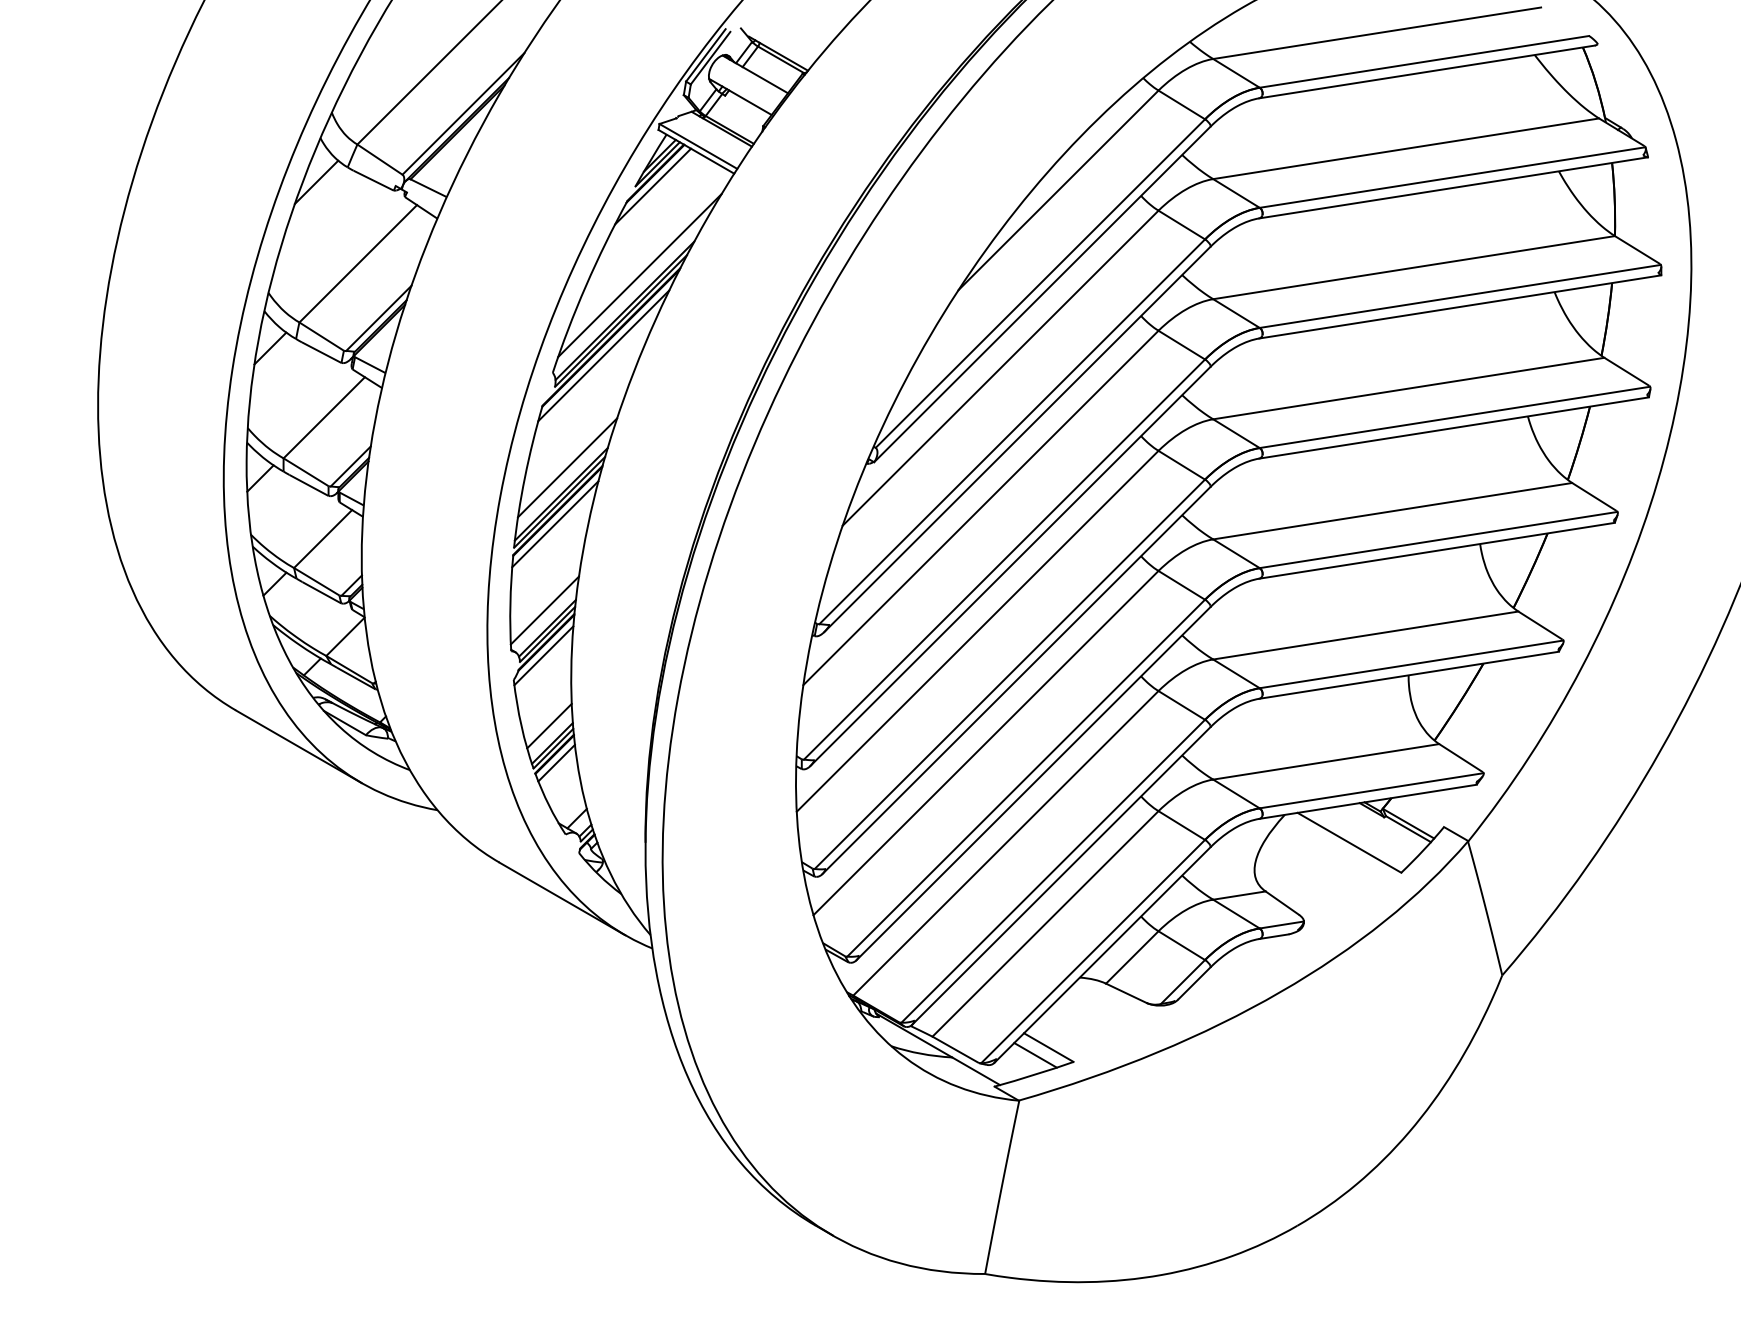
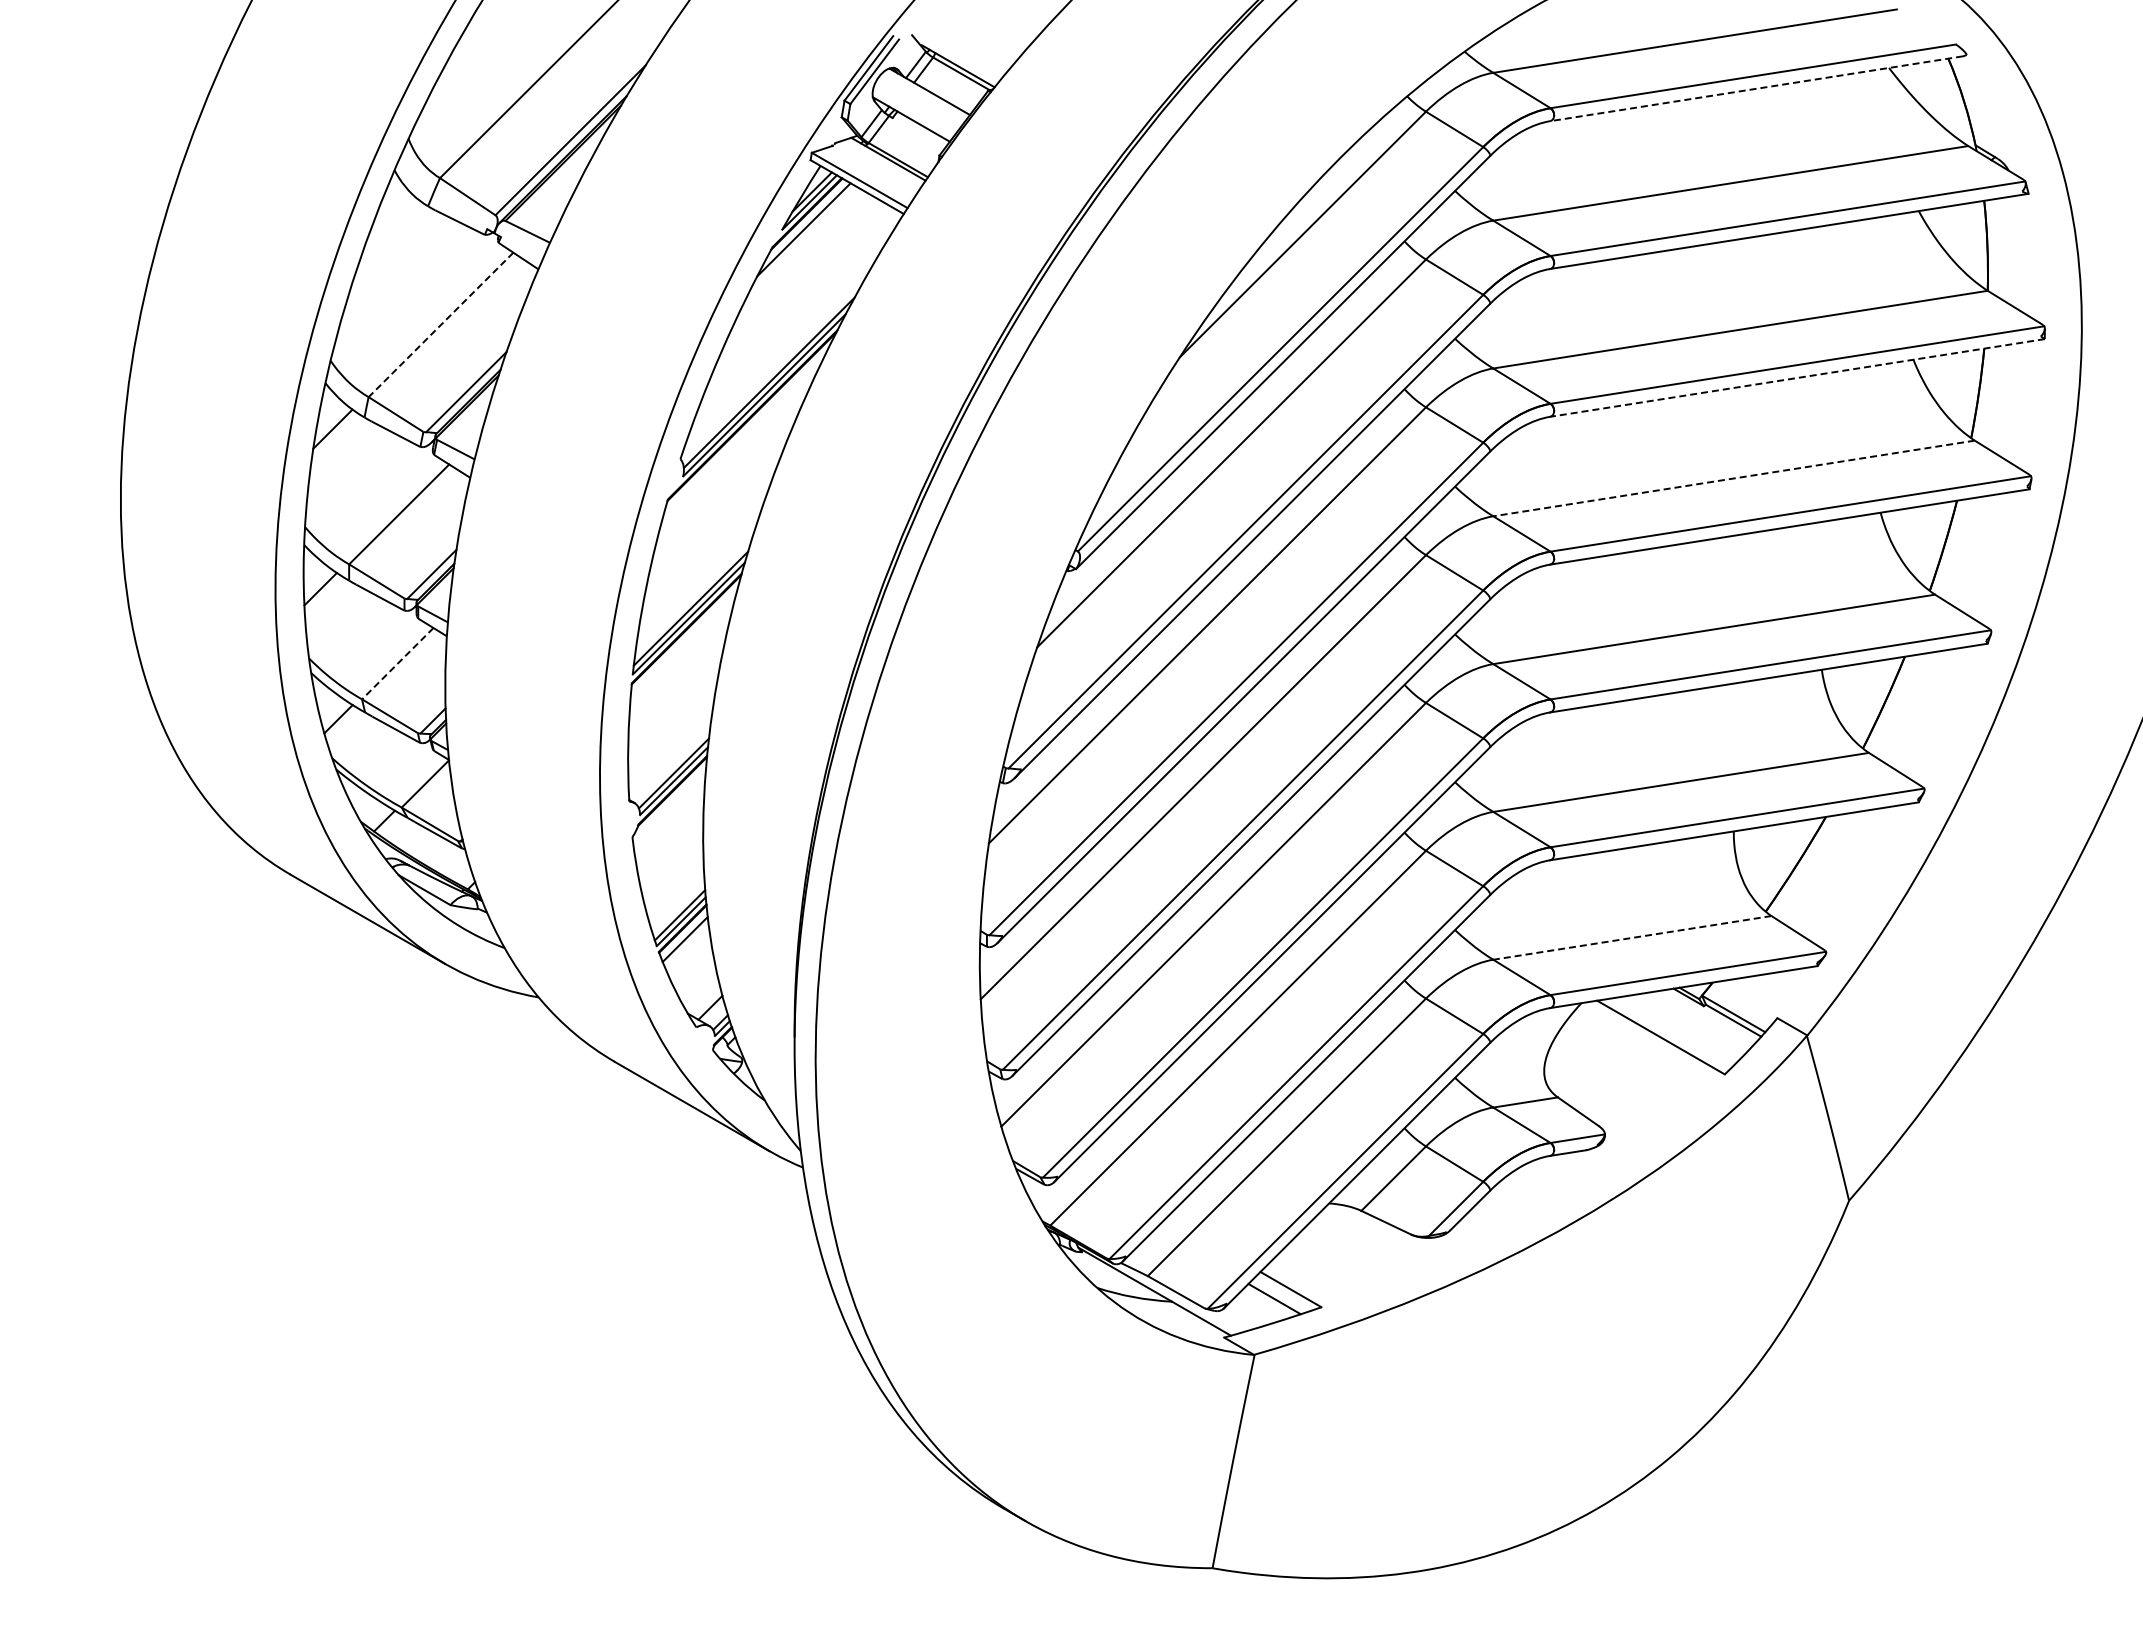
line: (1427, 71) -> (1756, 88), solid -> dashed
line: (316, 182) -> (389, 224), removed
line: (357, 264) -> (440, 325), solid -> dashed
line: (639, 275) -> (787, 339), removed
line: (1459, 307) -> (1796, 378), solid -> dashed
line: (603, 355) -> (742, 437), removed
line: (1409, 388) -> (1734, 478), solid -> dashed
line: (567, 467) -> (698, 575), removed
line: (555, 524) -> (683, 645), removed
line: (322, 538) -> (397, 663), solid -> dashed
line: (544, 610) -> (670, 751), removed
line: (543, 655) -> (669, 807), removed
line: (548, 725) -> (675, 893), removed
line: (1326, 761) -> (1632, 937), solid -> dashed

